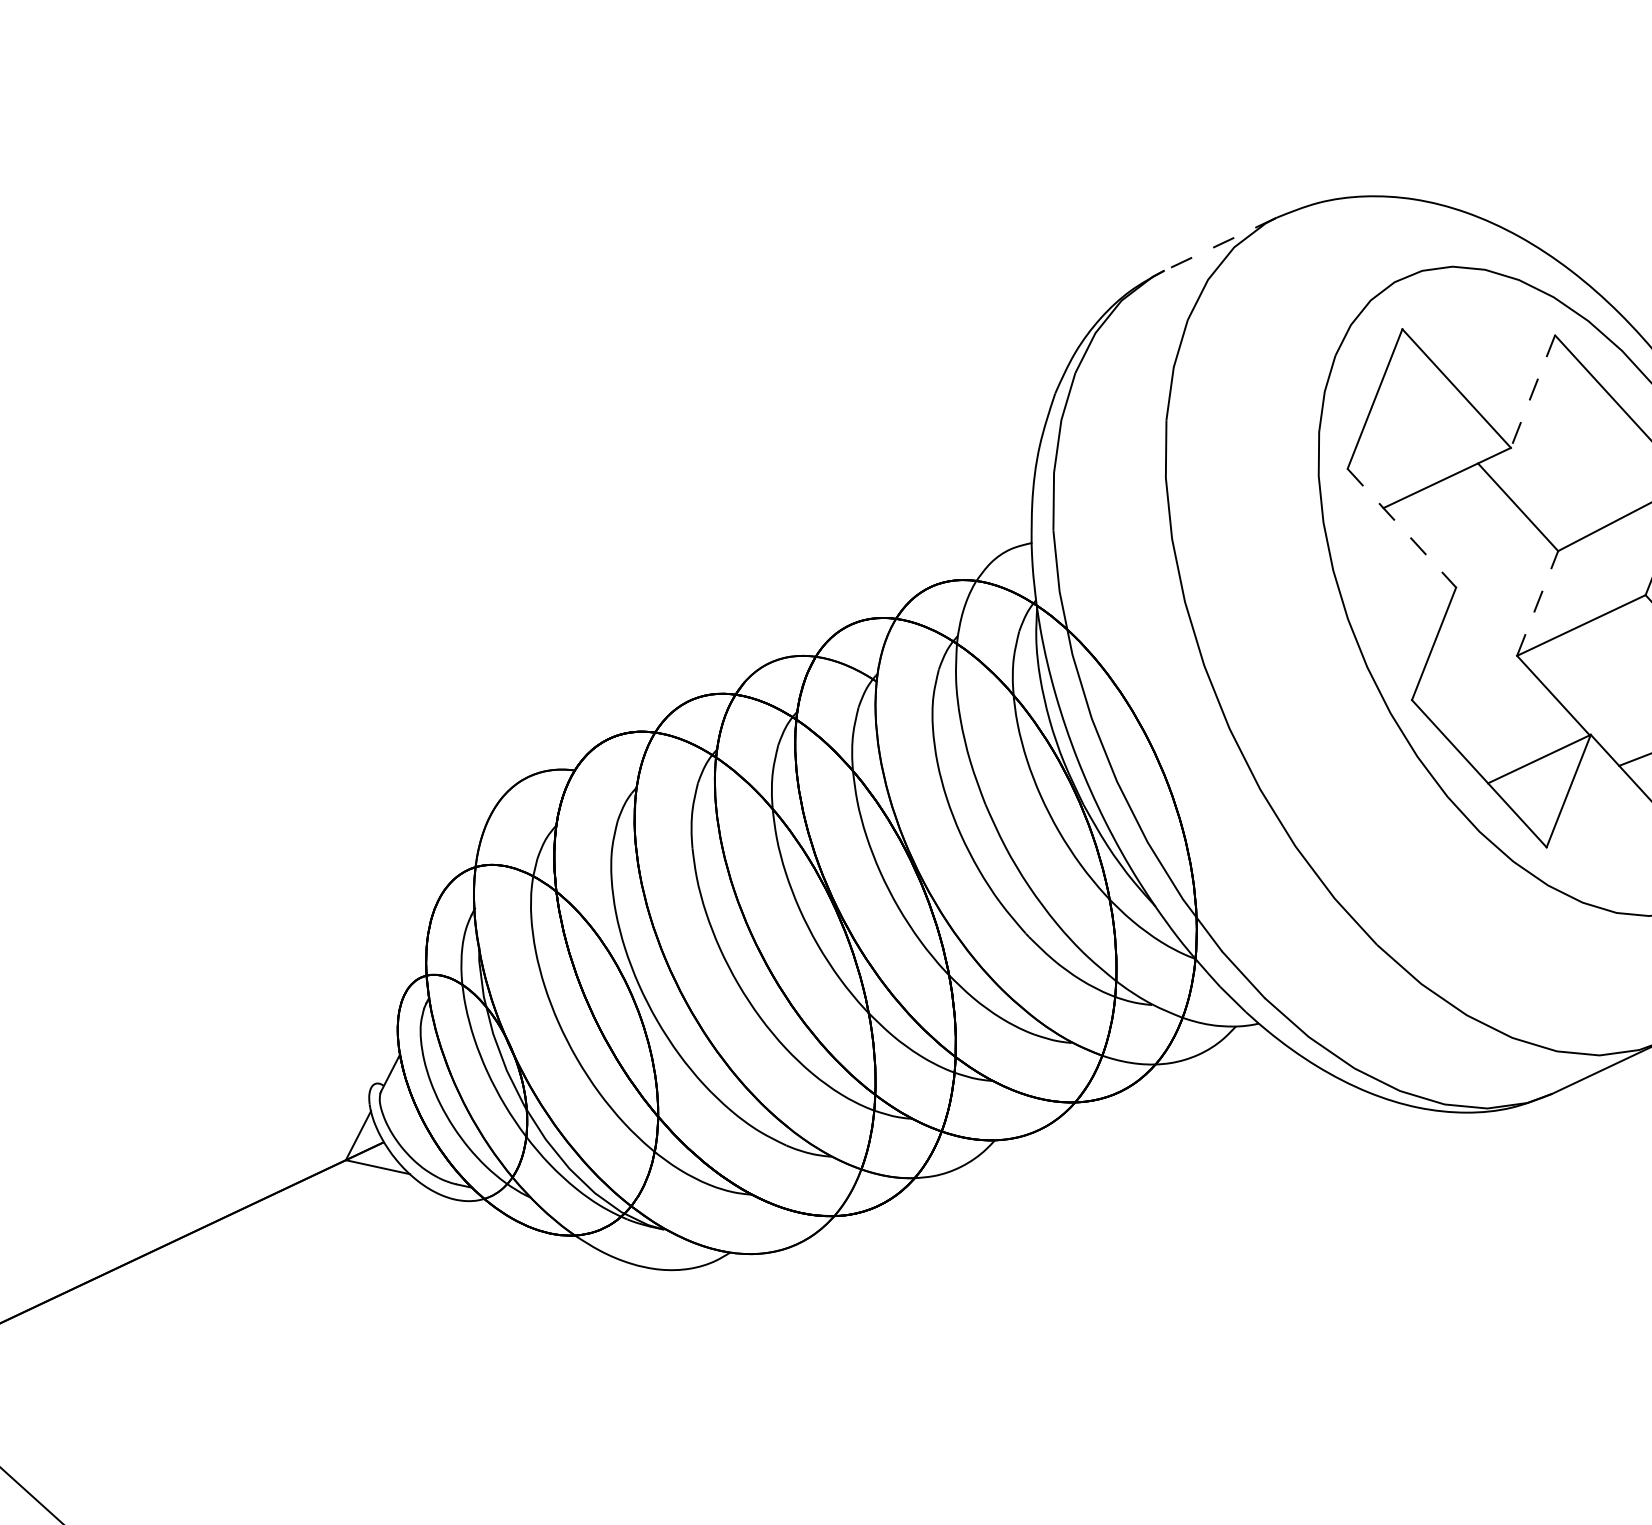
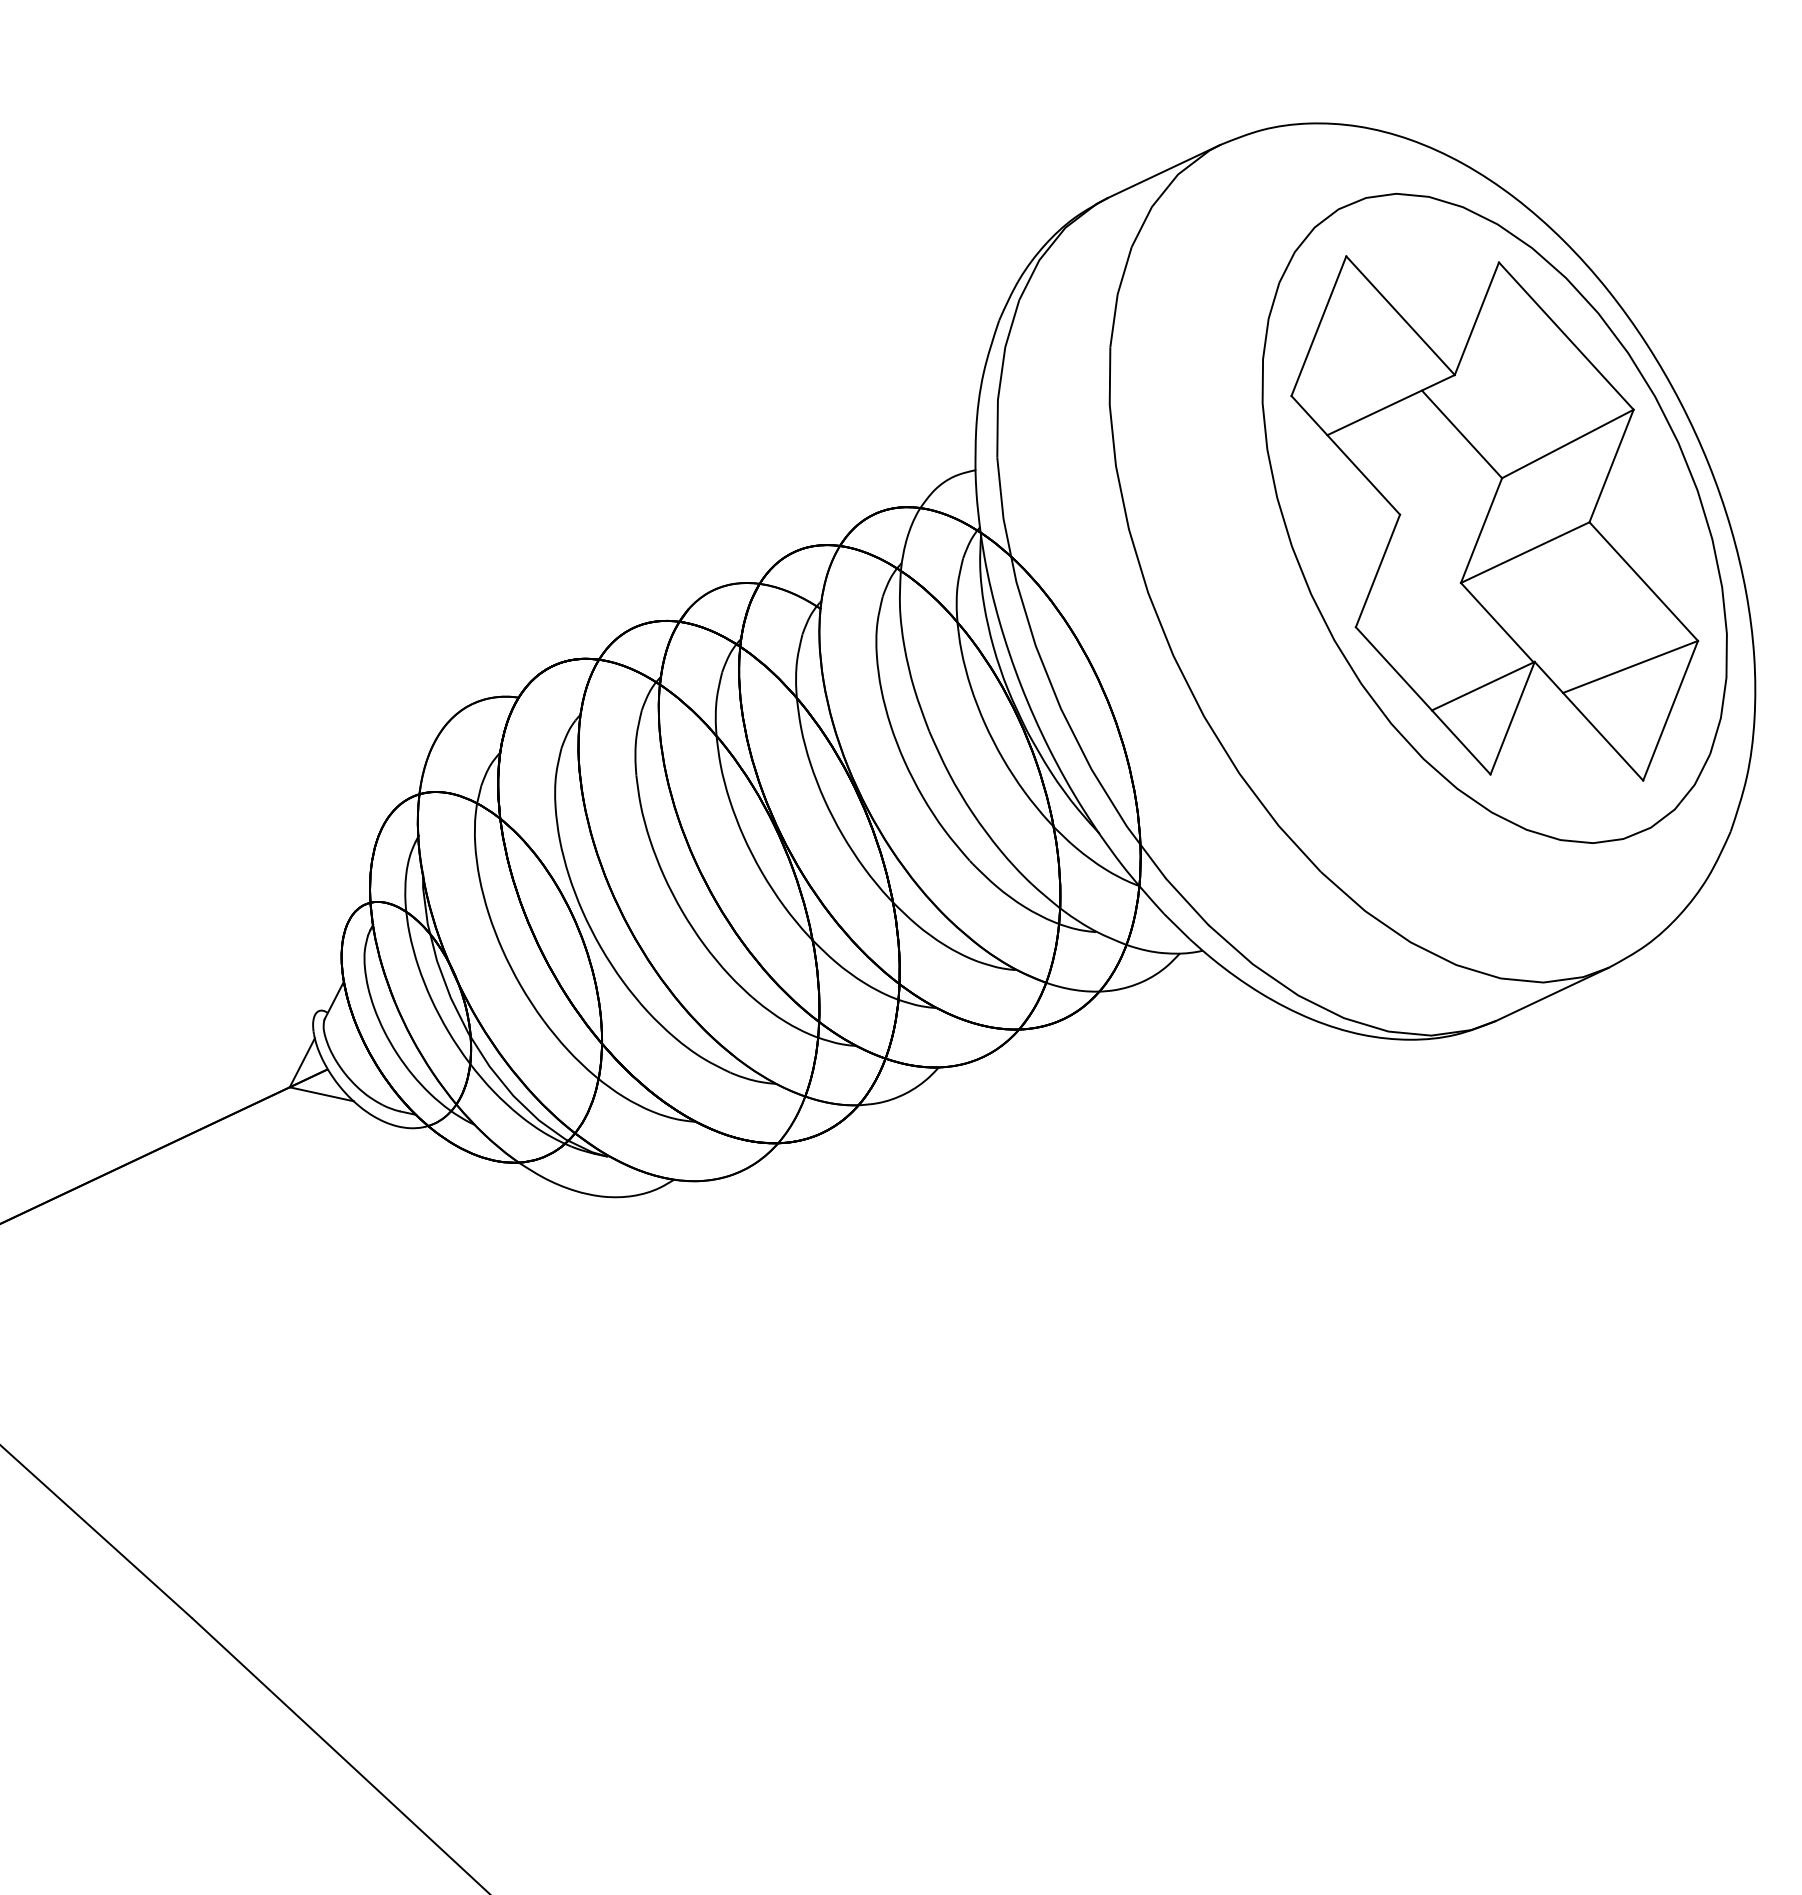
line: (1219, 244) -> (1163, 171), dashed -> solid
line: (1532, 392) -> (1476, 319), dashed -> solid
line: (1402, 528) -> (1346, 455), dashed -> solid
line: (1537, 603) -> (1481, 530), dashed -> solid

